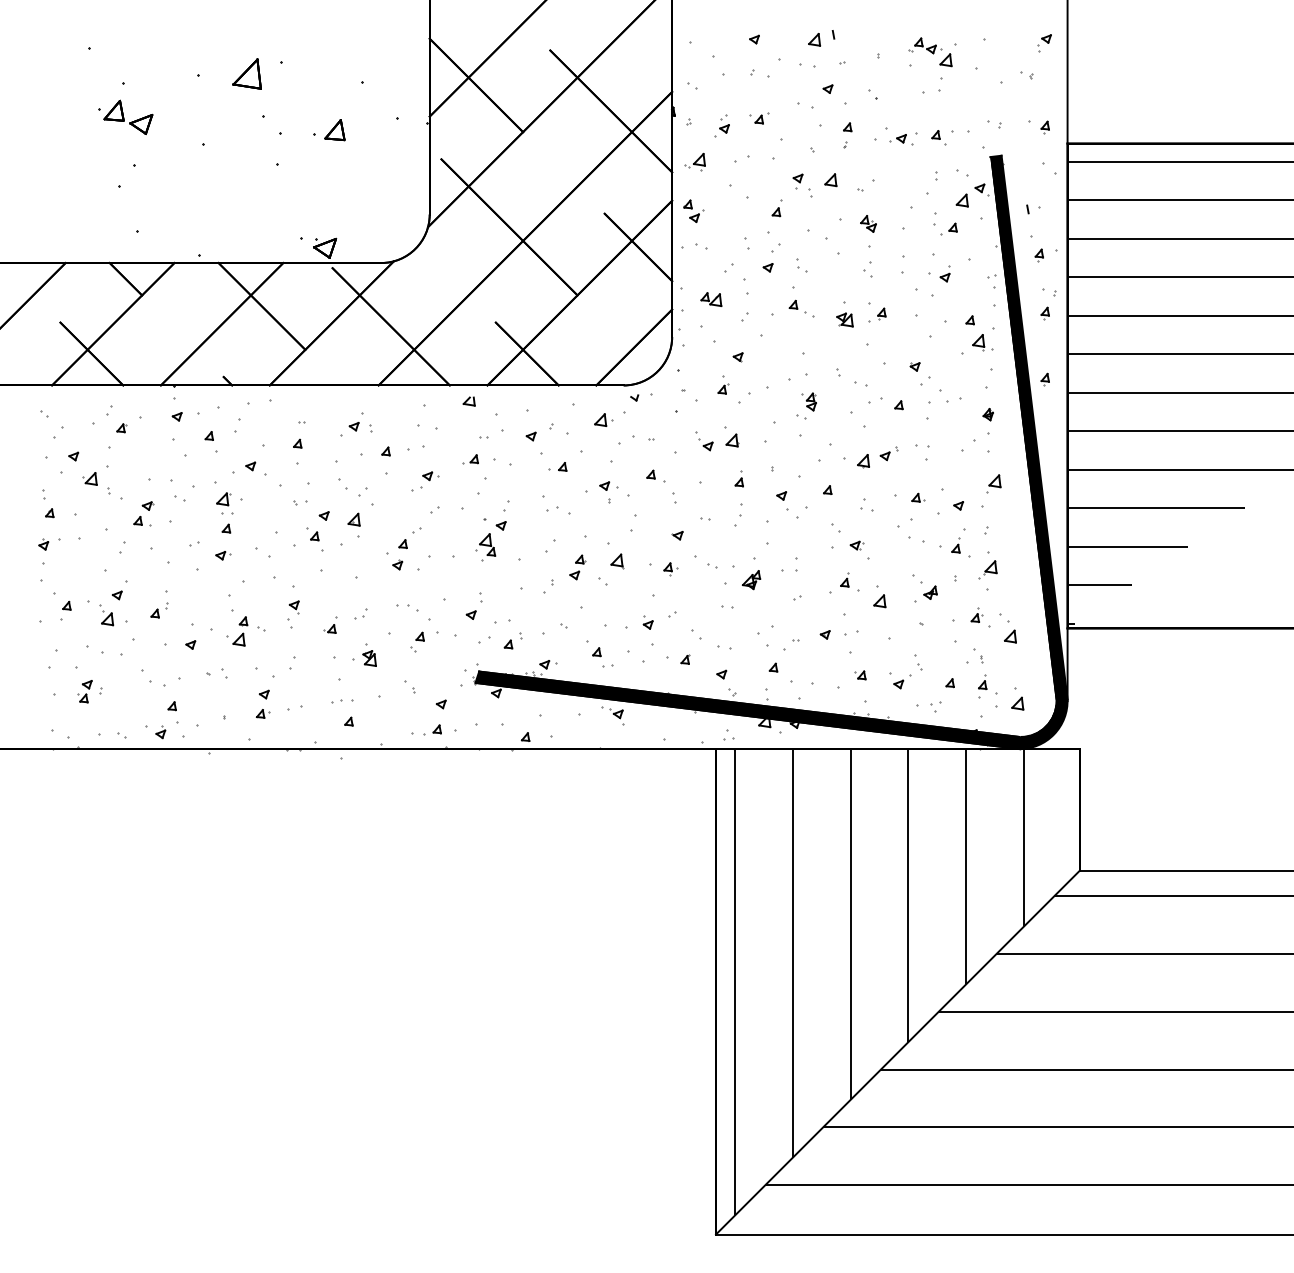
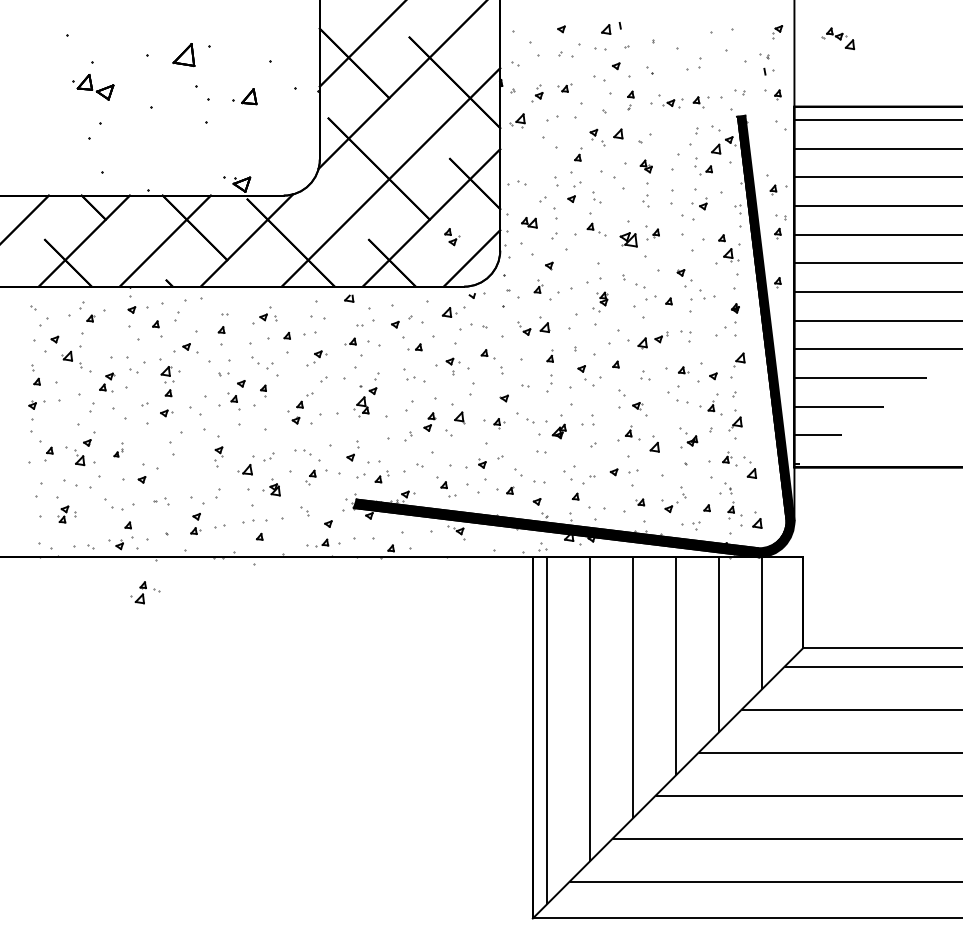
part: (929, 51) -> (837, 38), moved
part: (1032, 209) -> (768, 71), moved
part: (694, 211) -> (452, 237), moved
part: (844, 313) -> (628, 233), size x1.4
part: (354, 524) -> (263, 390), size x0.6
part: (159, 604) -> (118, 449), size x0.7
part: (329, 624) -> (245, 464), size x1.6
part: (246, 631) -> (145, 592), moved
part: (341, 701) -> (254, 521), size x1.6

